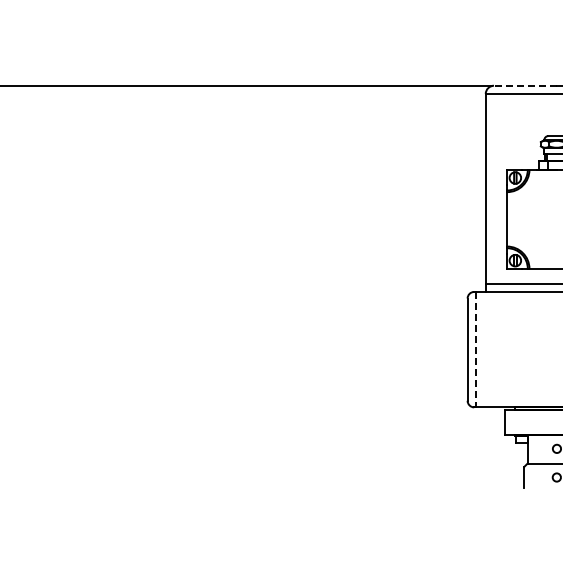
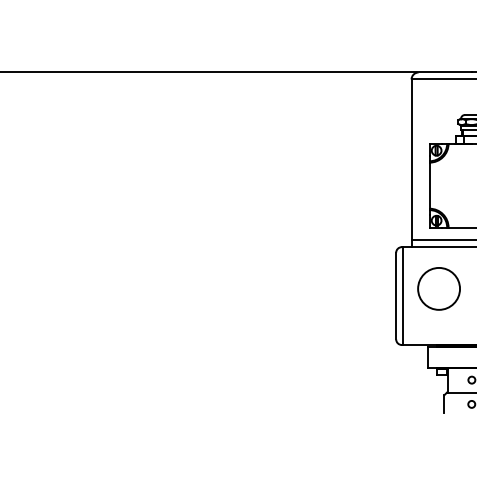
line: (524, 85) -> (444, 72), dashed -> solid
circle: (517, 340) -> (438, 288), added
line: (475, 349) -> (402, 295), dashed -> solid

